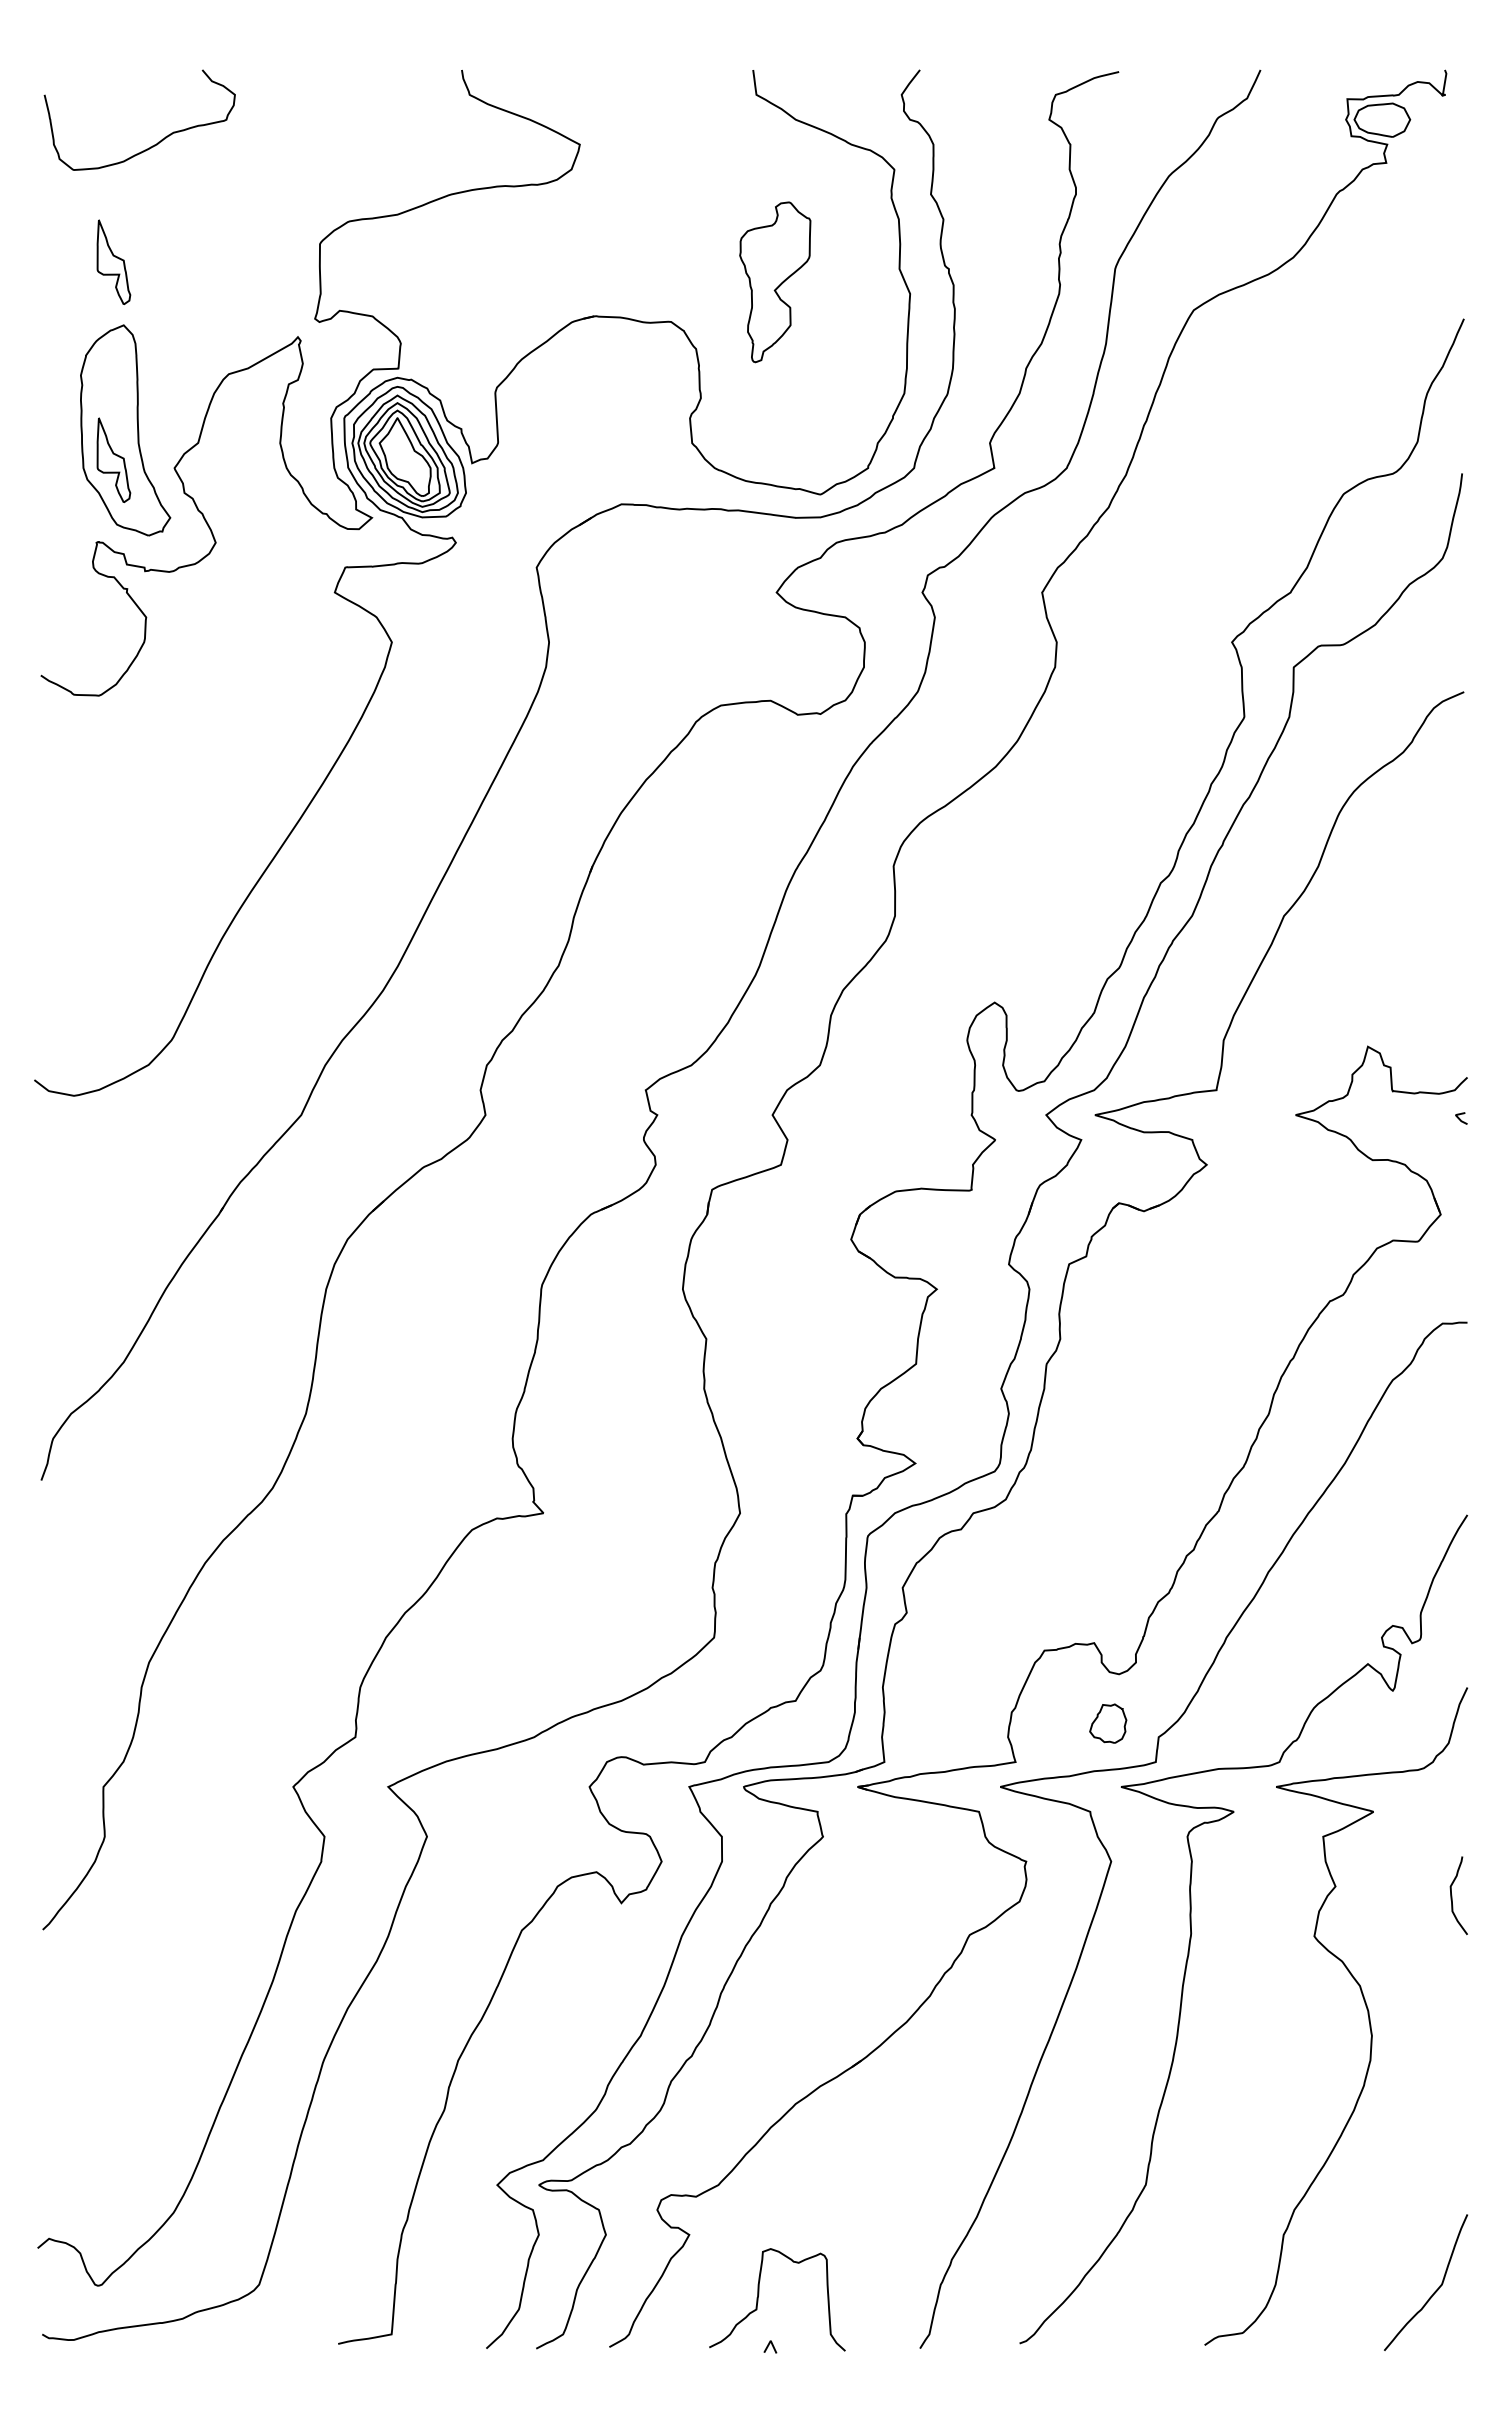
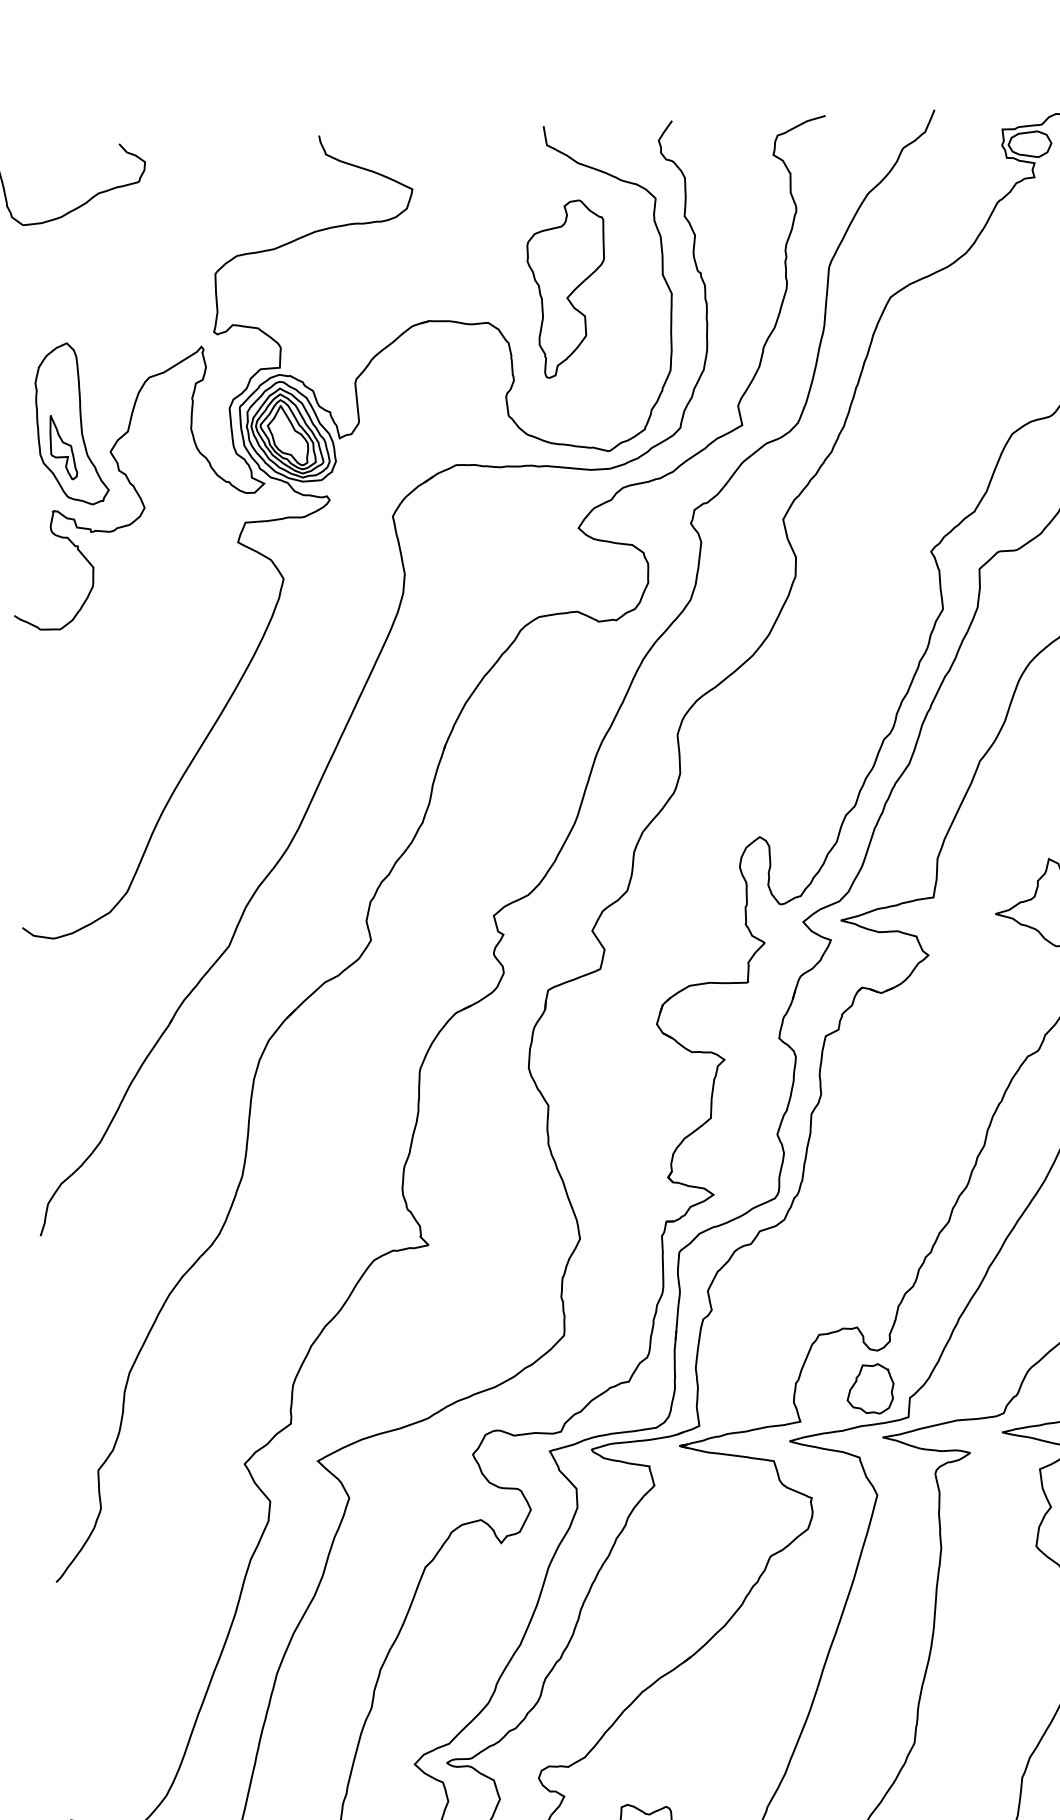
part: (113, 261) -> (56, 294), removed
part: (775, 282) -> (567, 289), size x1.43
part: (1108, 1723) -> (870, 1388), size x1.67

